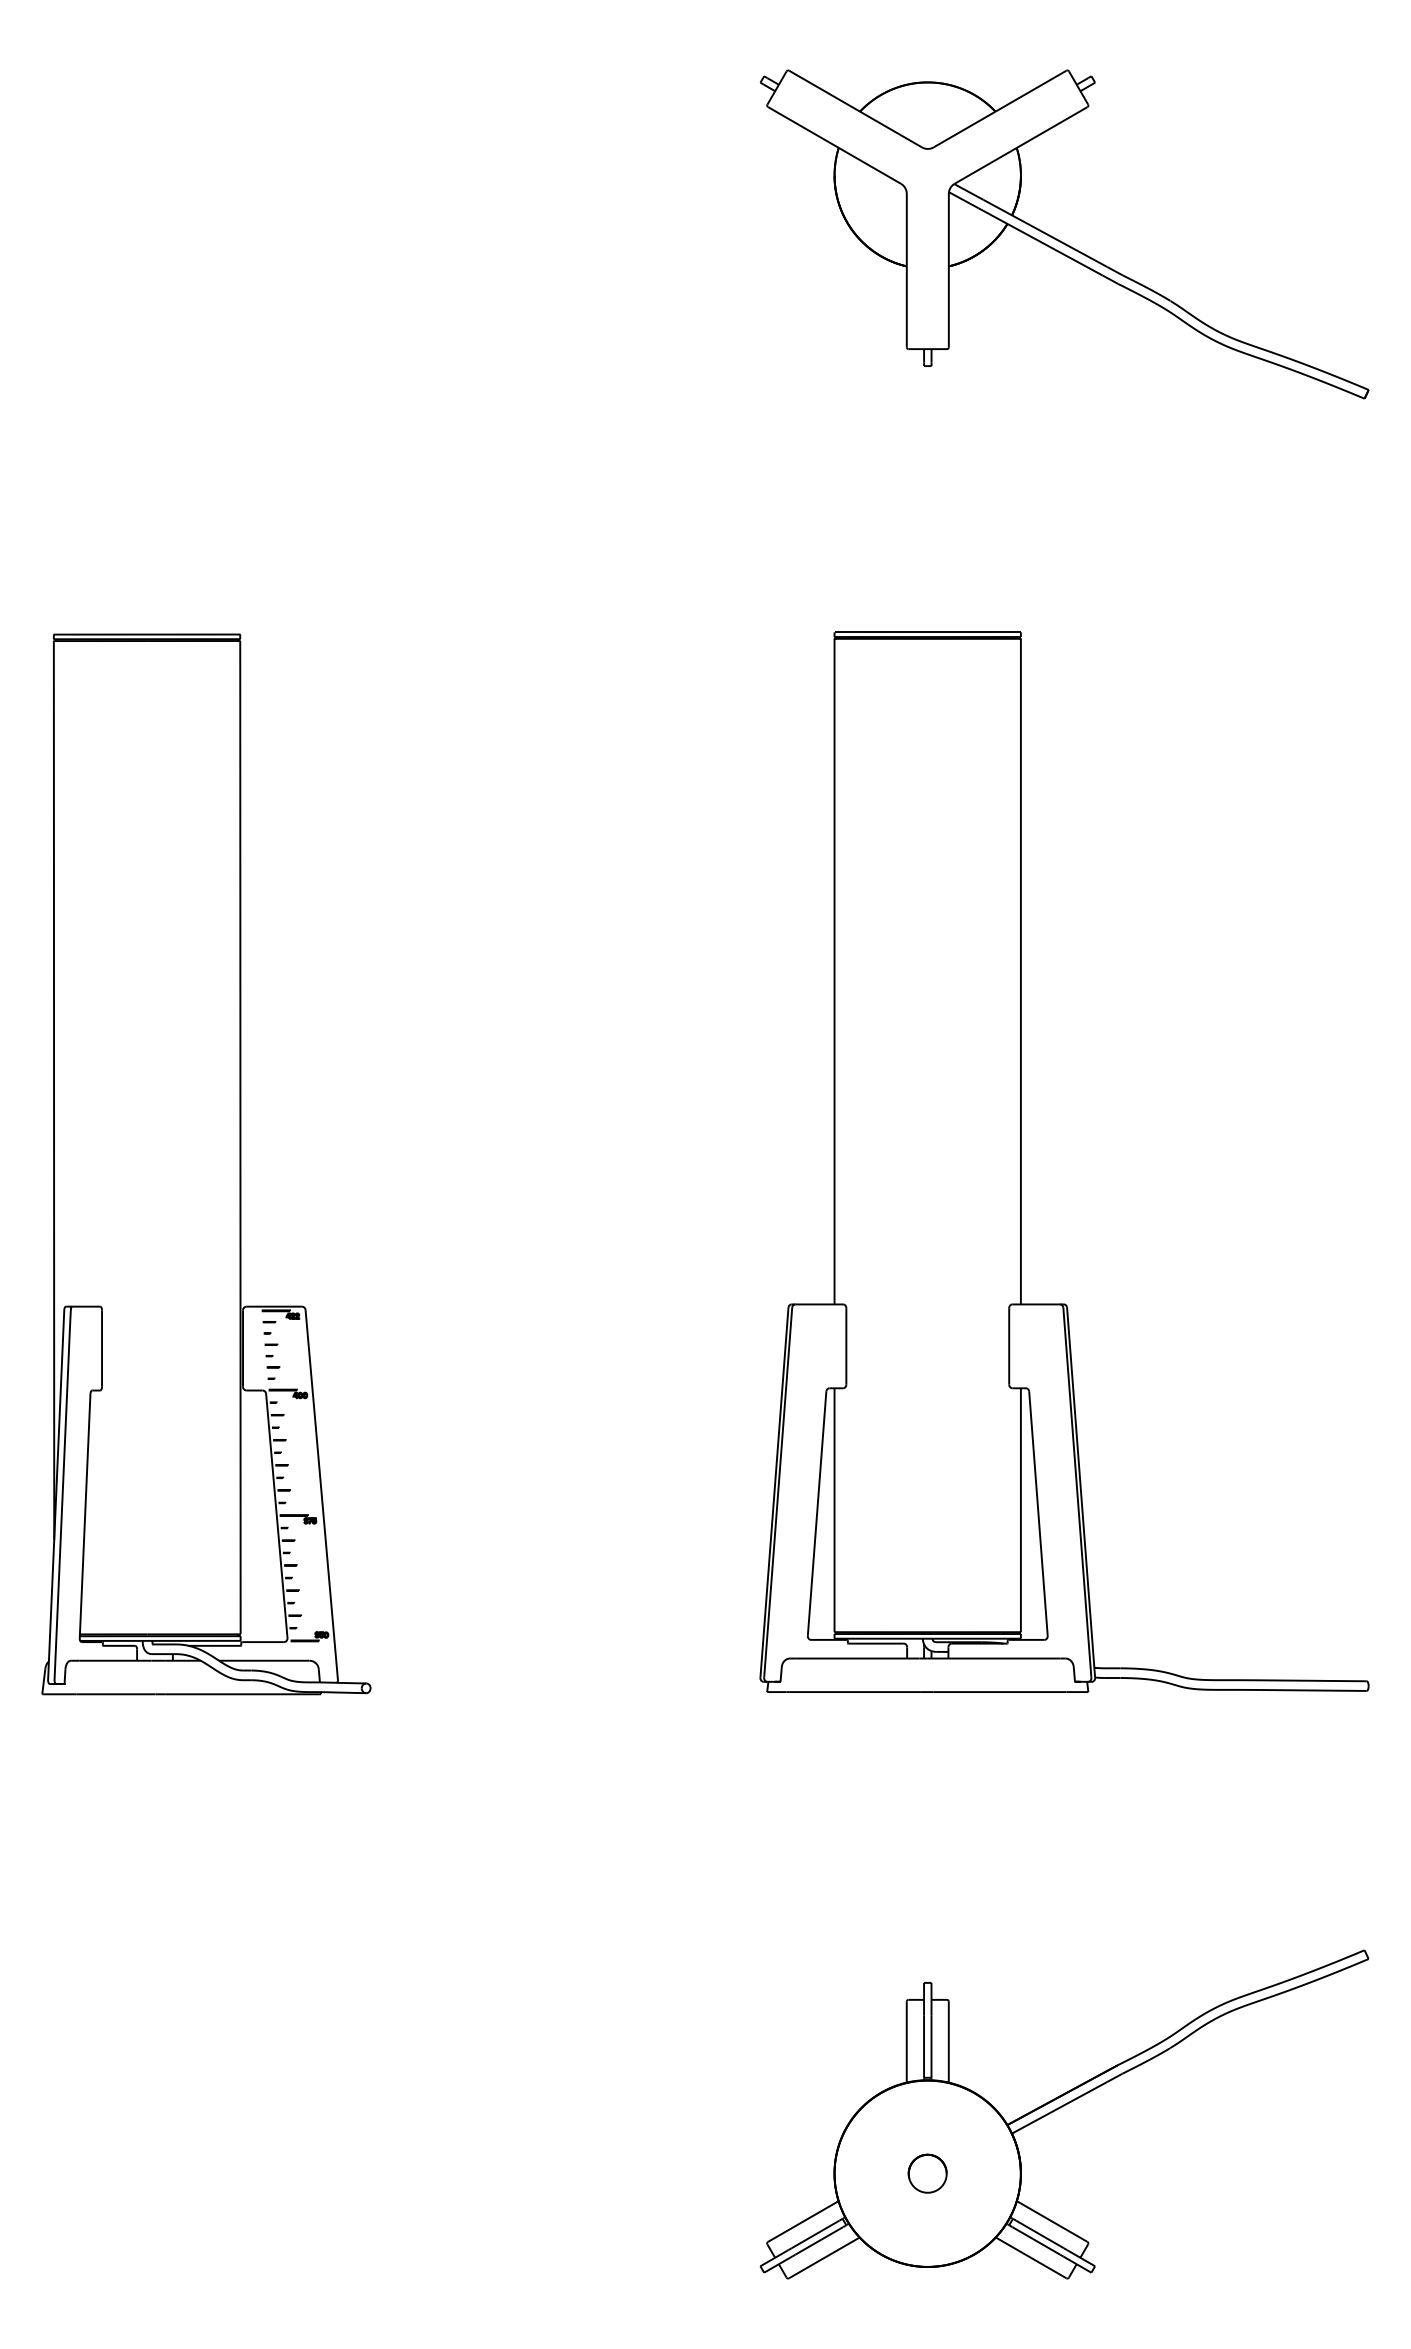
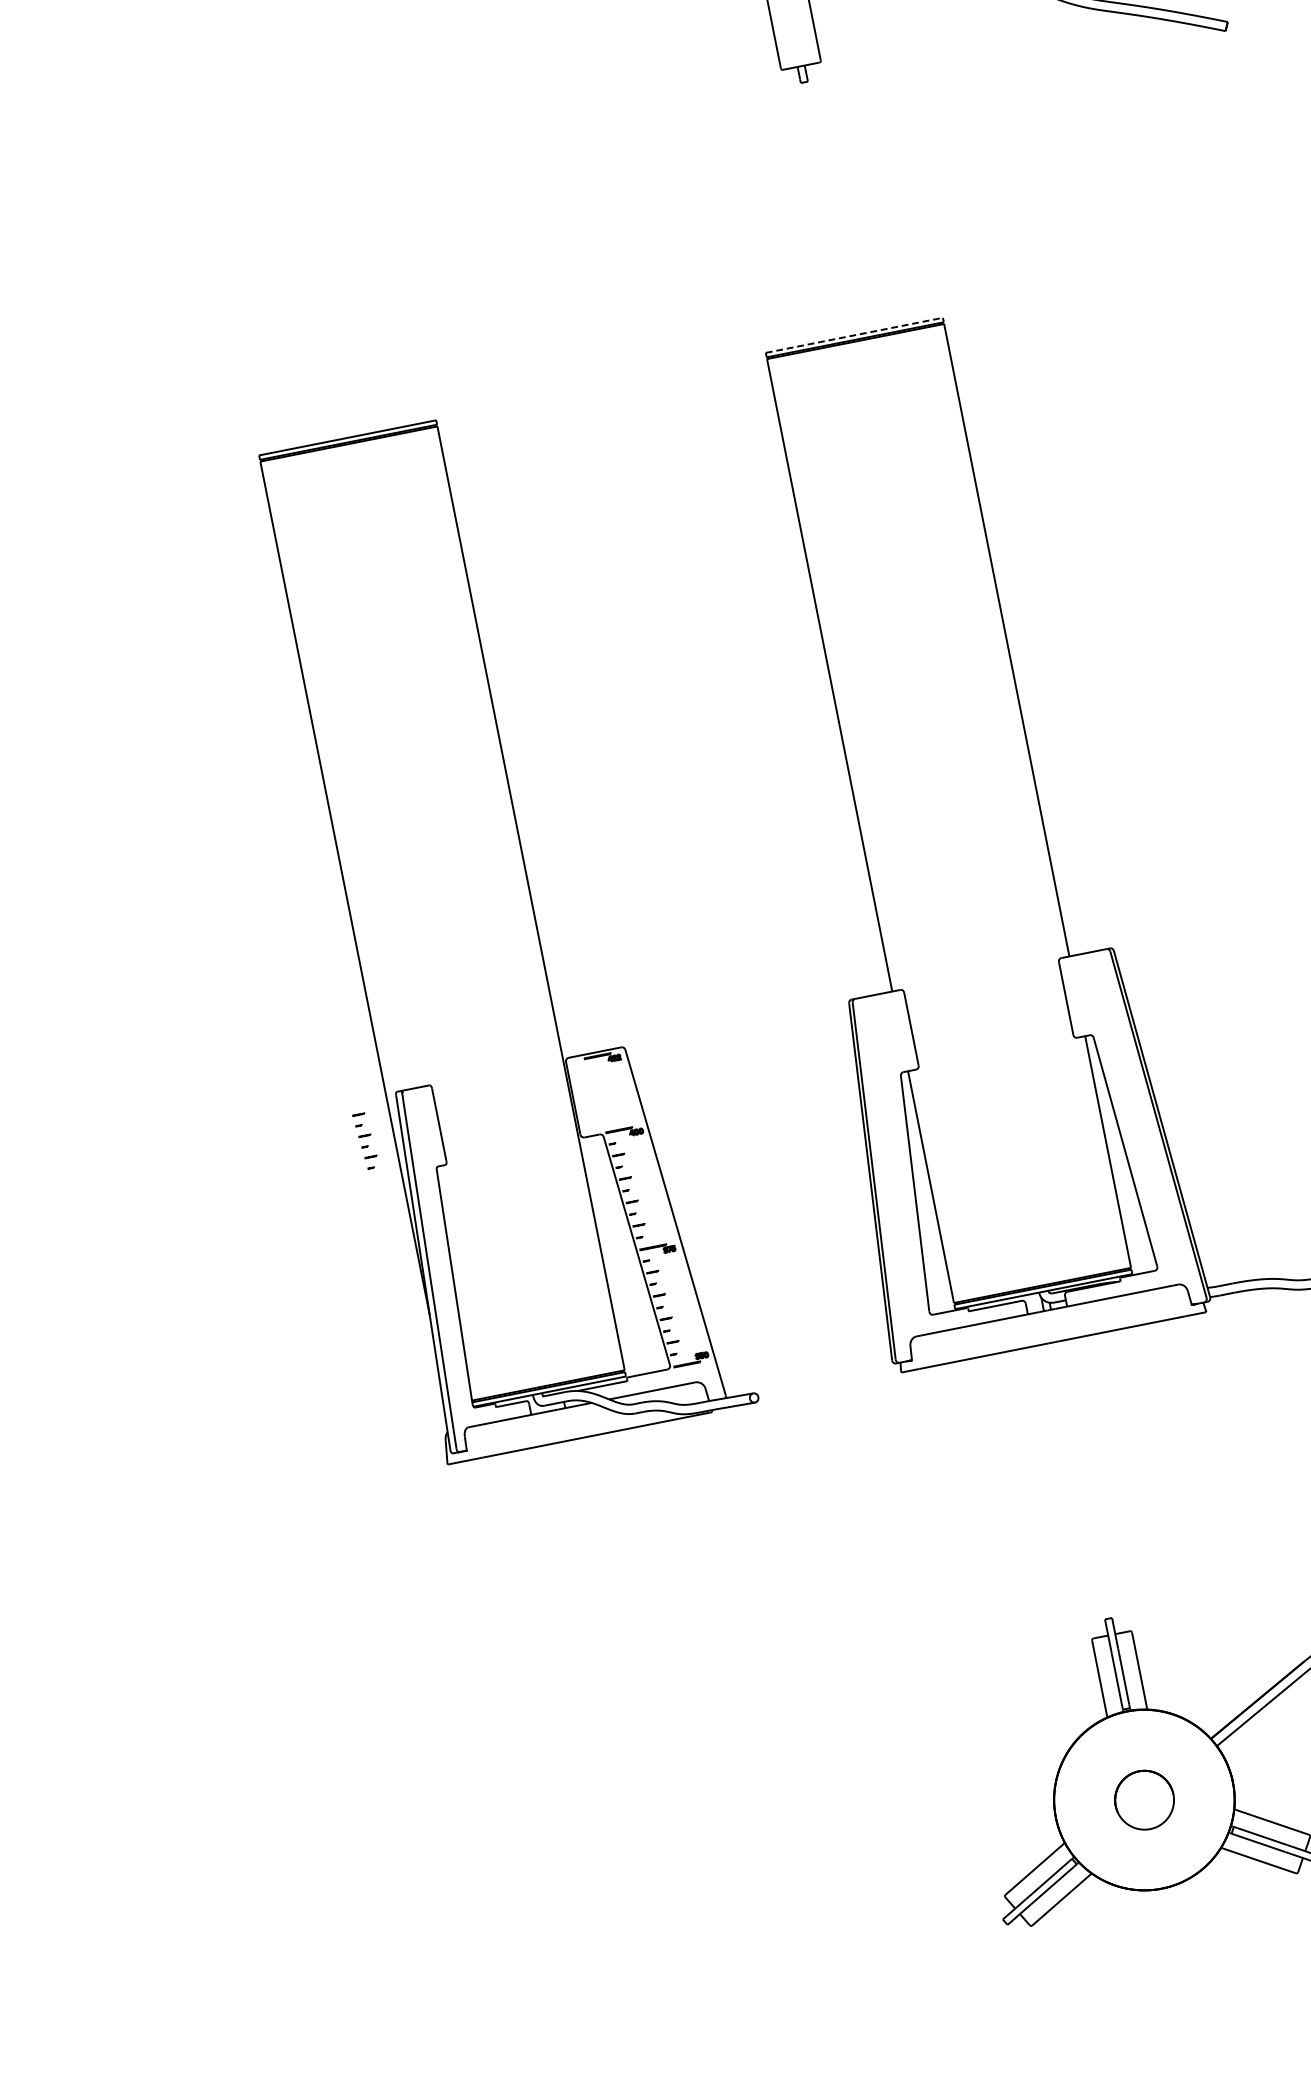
line: (928, 632) -> (855, 335), solid -> dashed
part: (206, 1164) -> (503, 930), moved
part: (927, 2173) -> (1144, 1799), size x1.6

